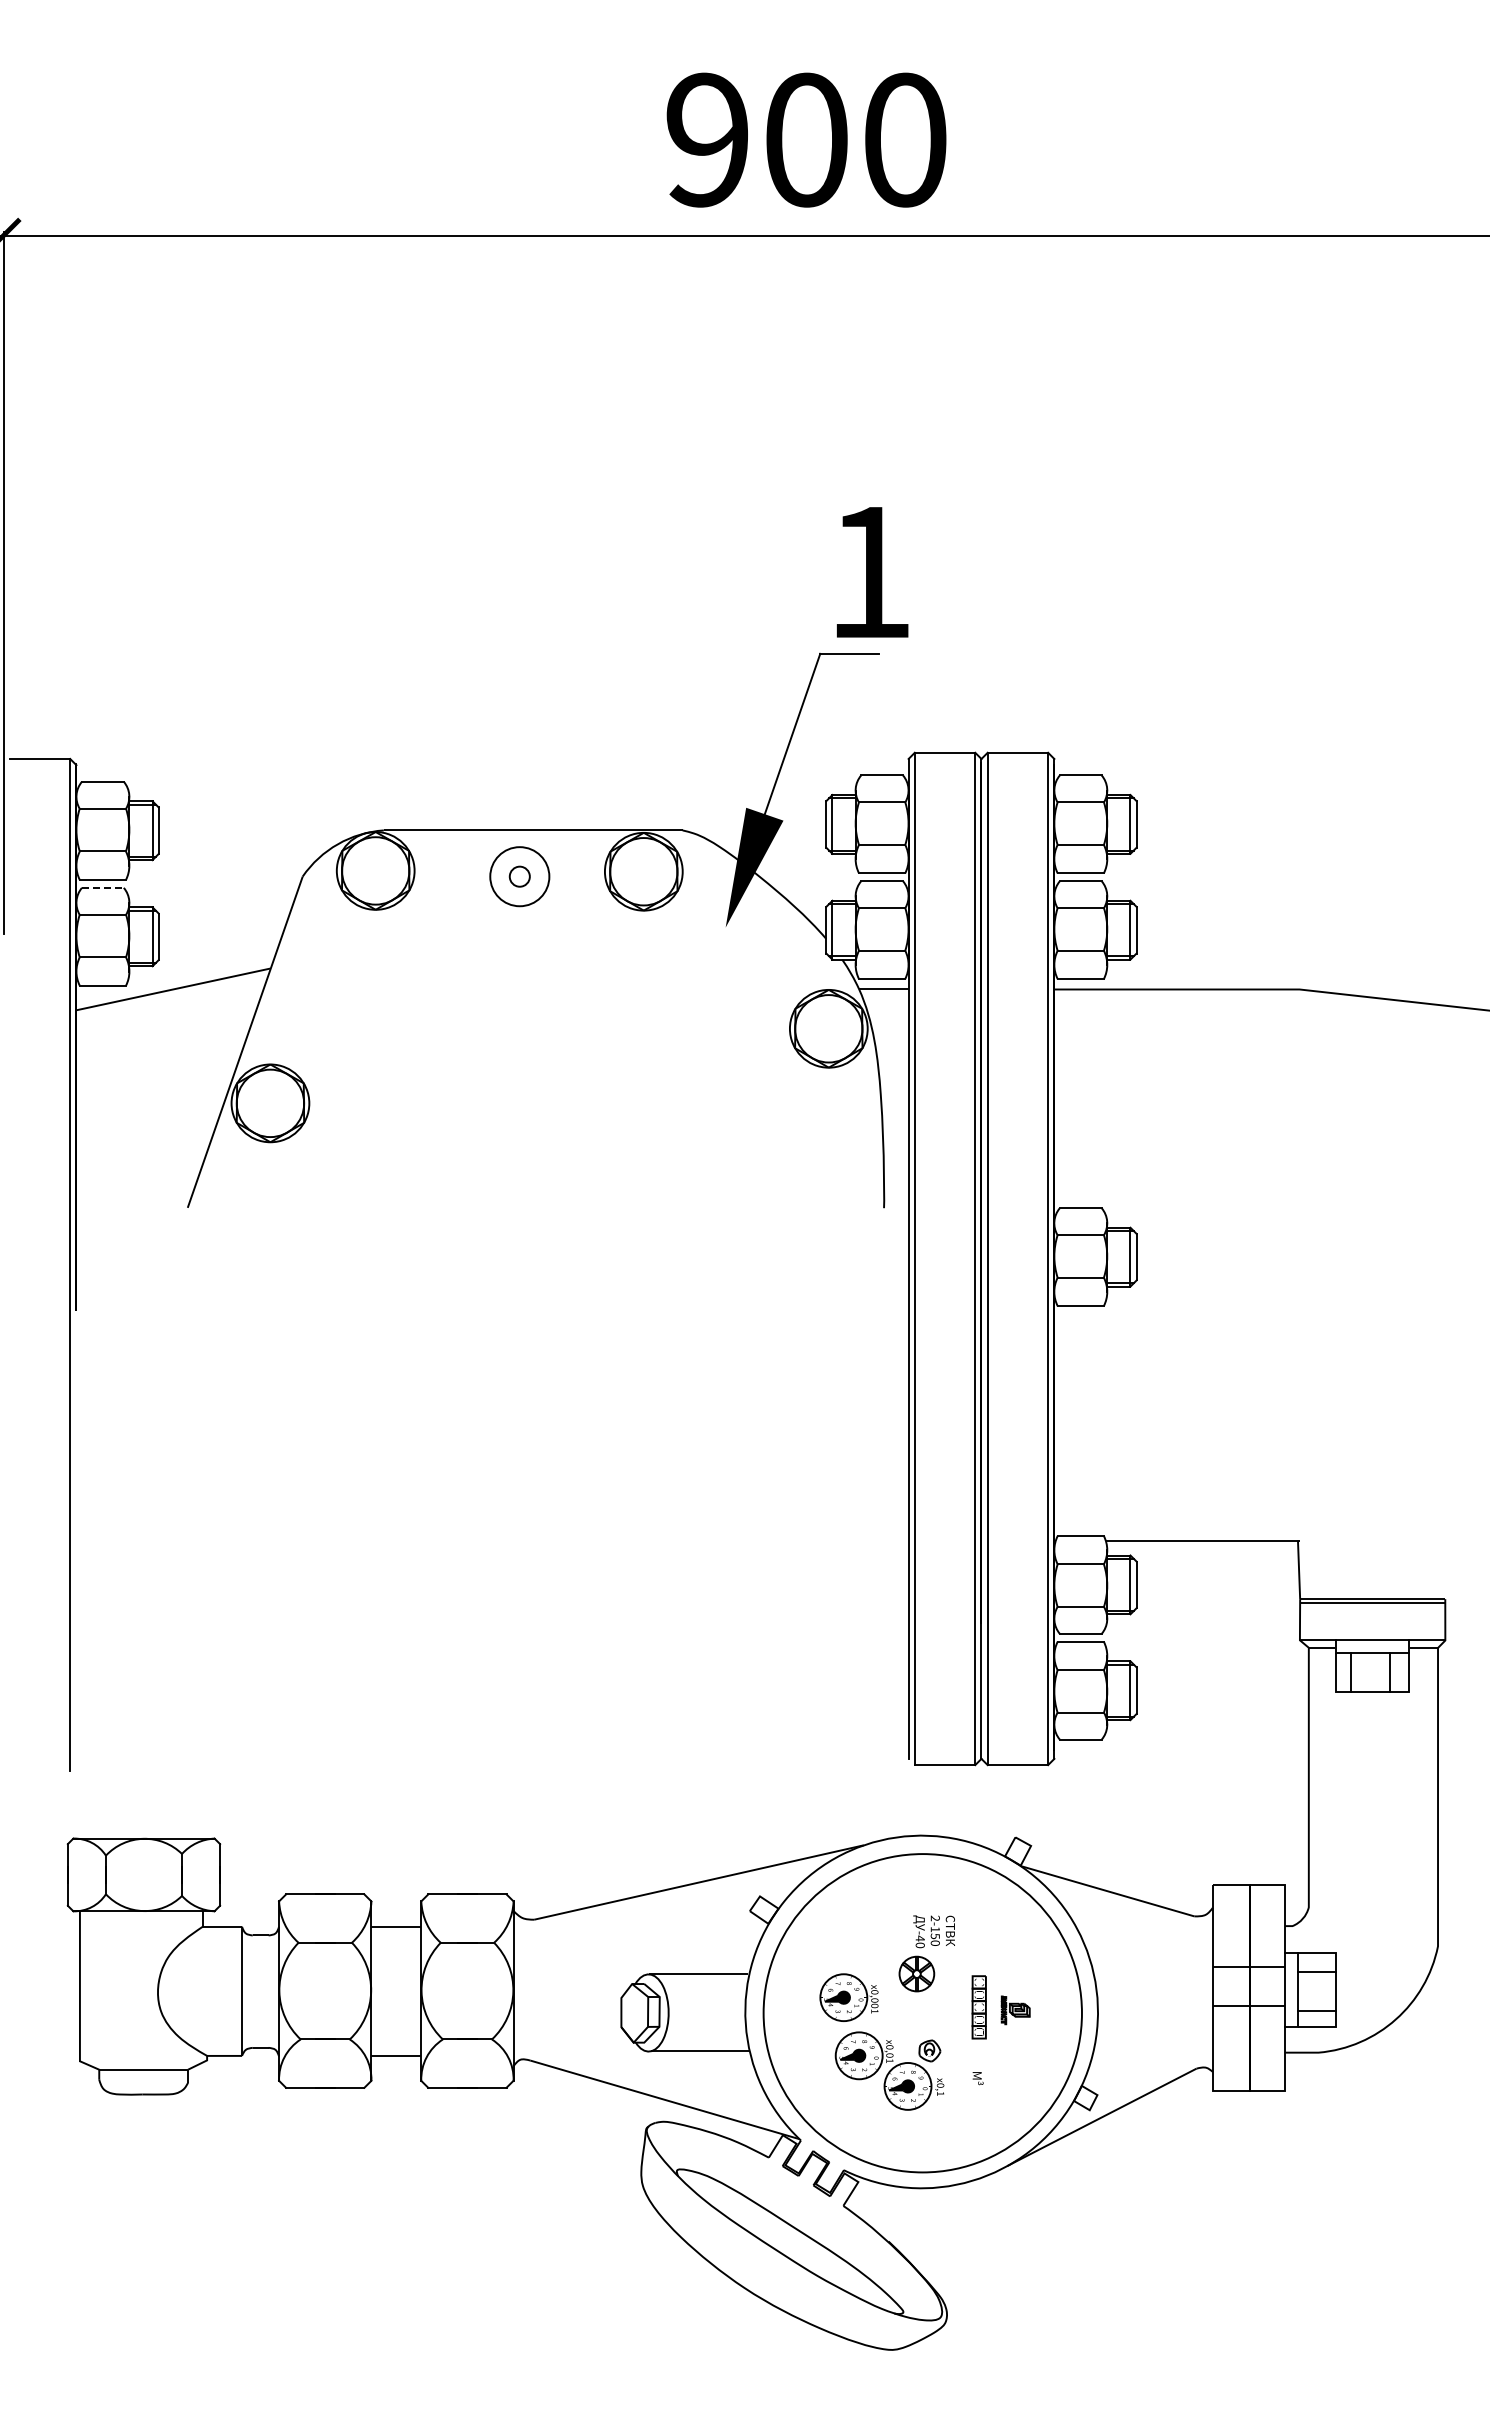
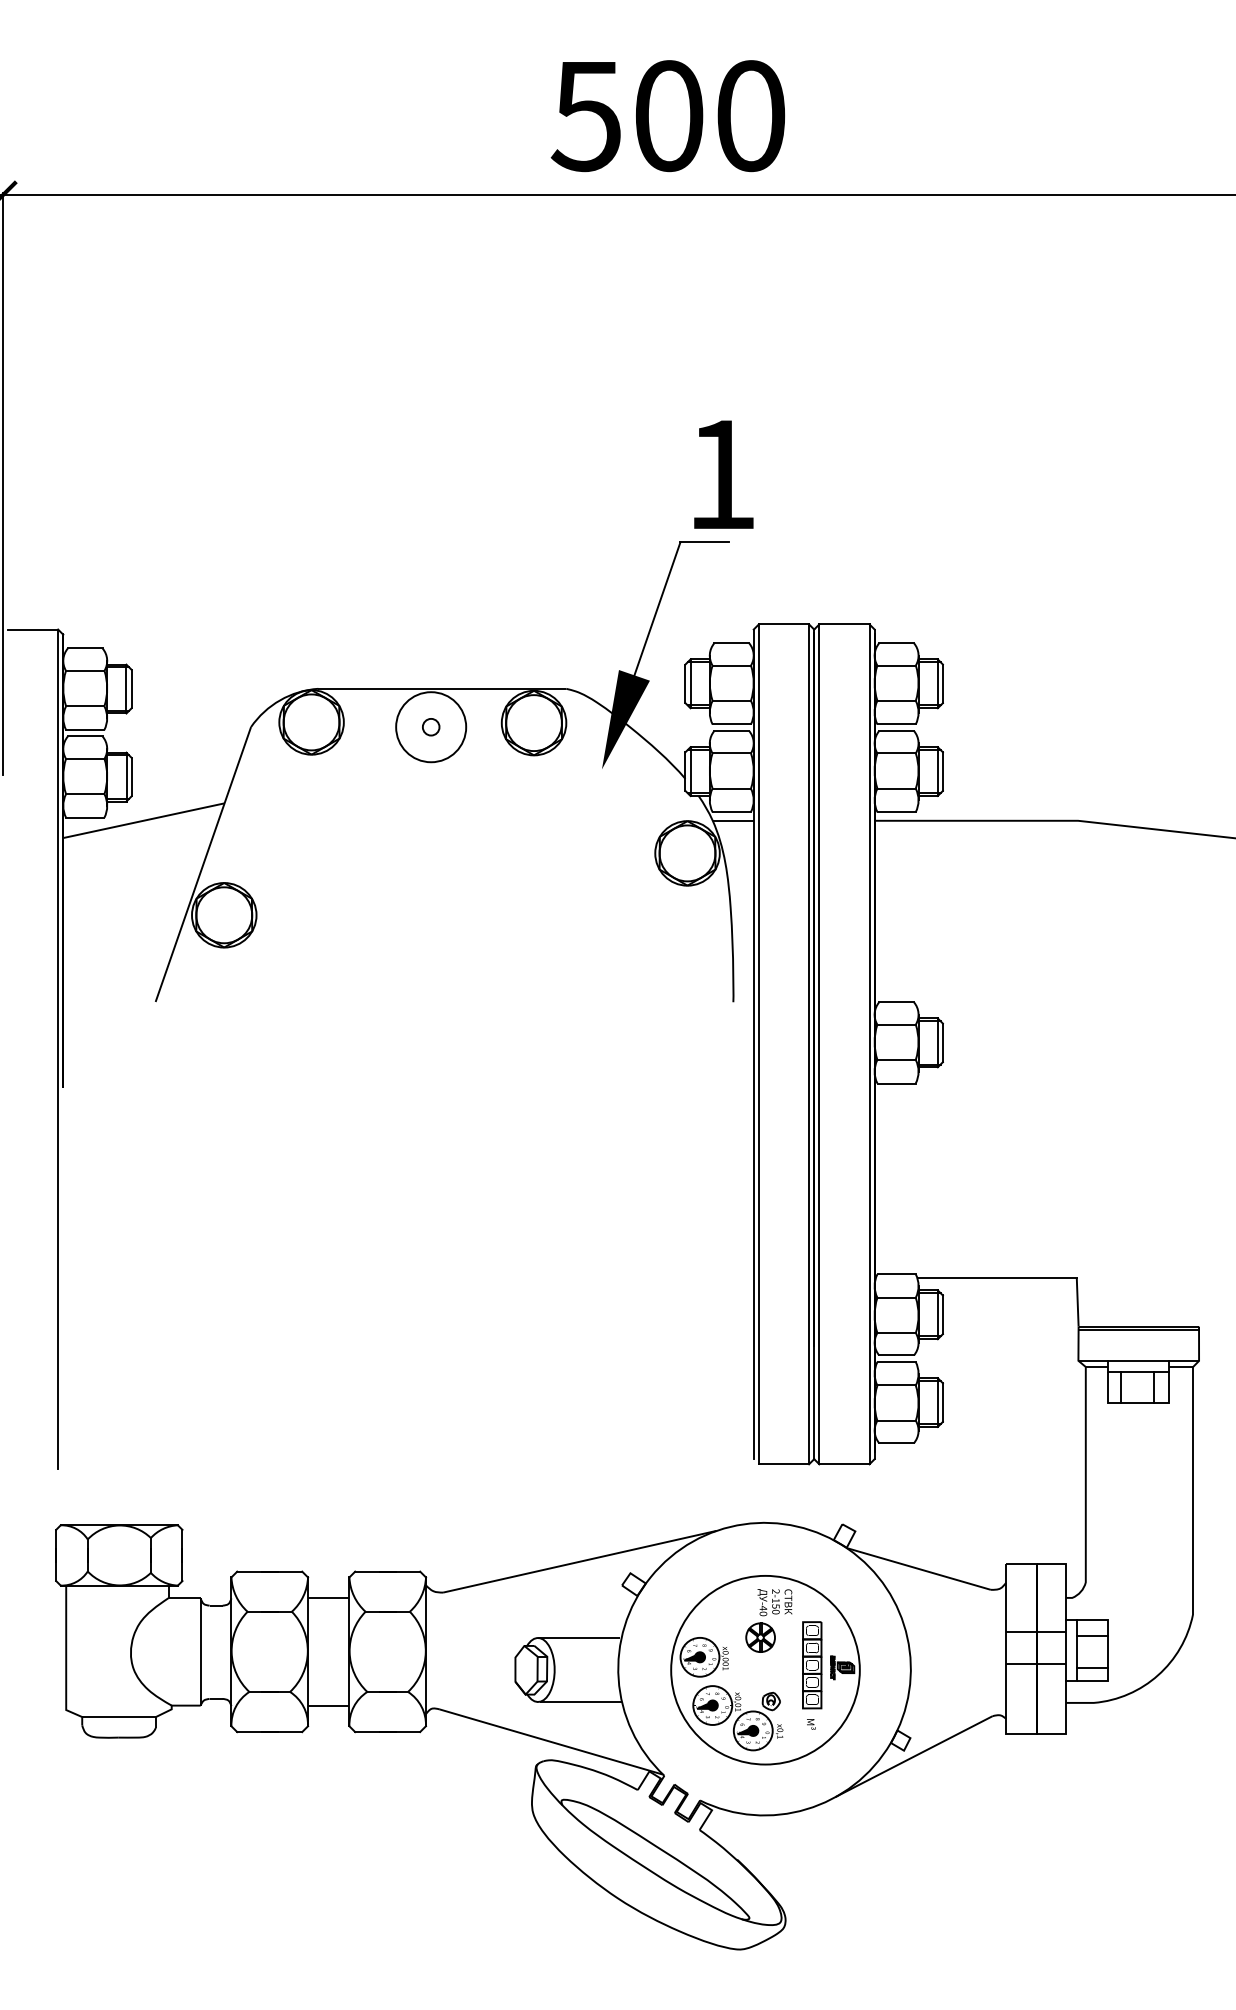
text: (706, 139) -> (586, 115), 900 -> 500
circle: (519, 876) -> (430, 727), size x1.43
line: (102, 887) -> (84, 736), dashed -> solid
part: (979, 2007) -> (812, 1665), size x1.67
circle: (922, 2012) -> (765, 1669), size x0.71

